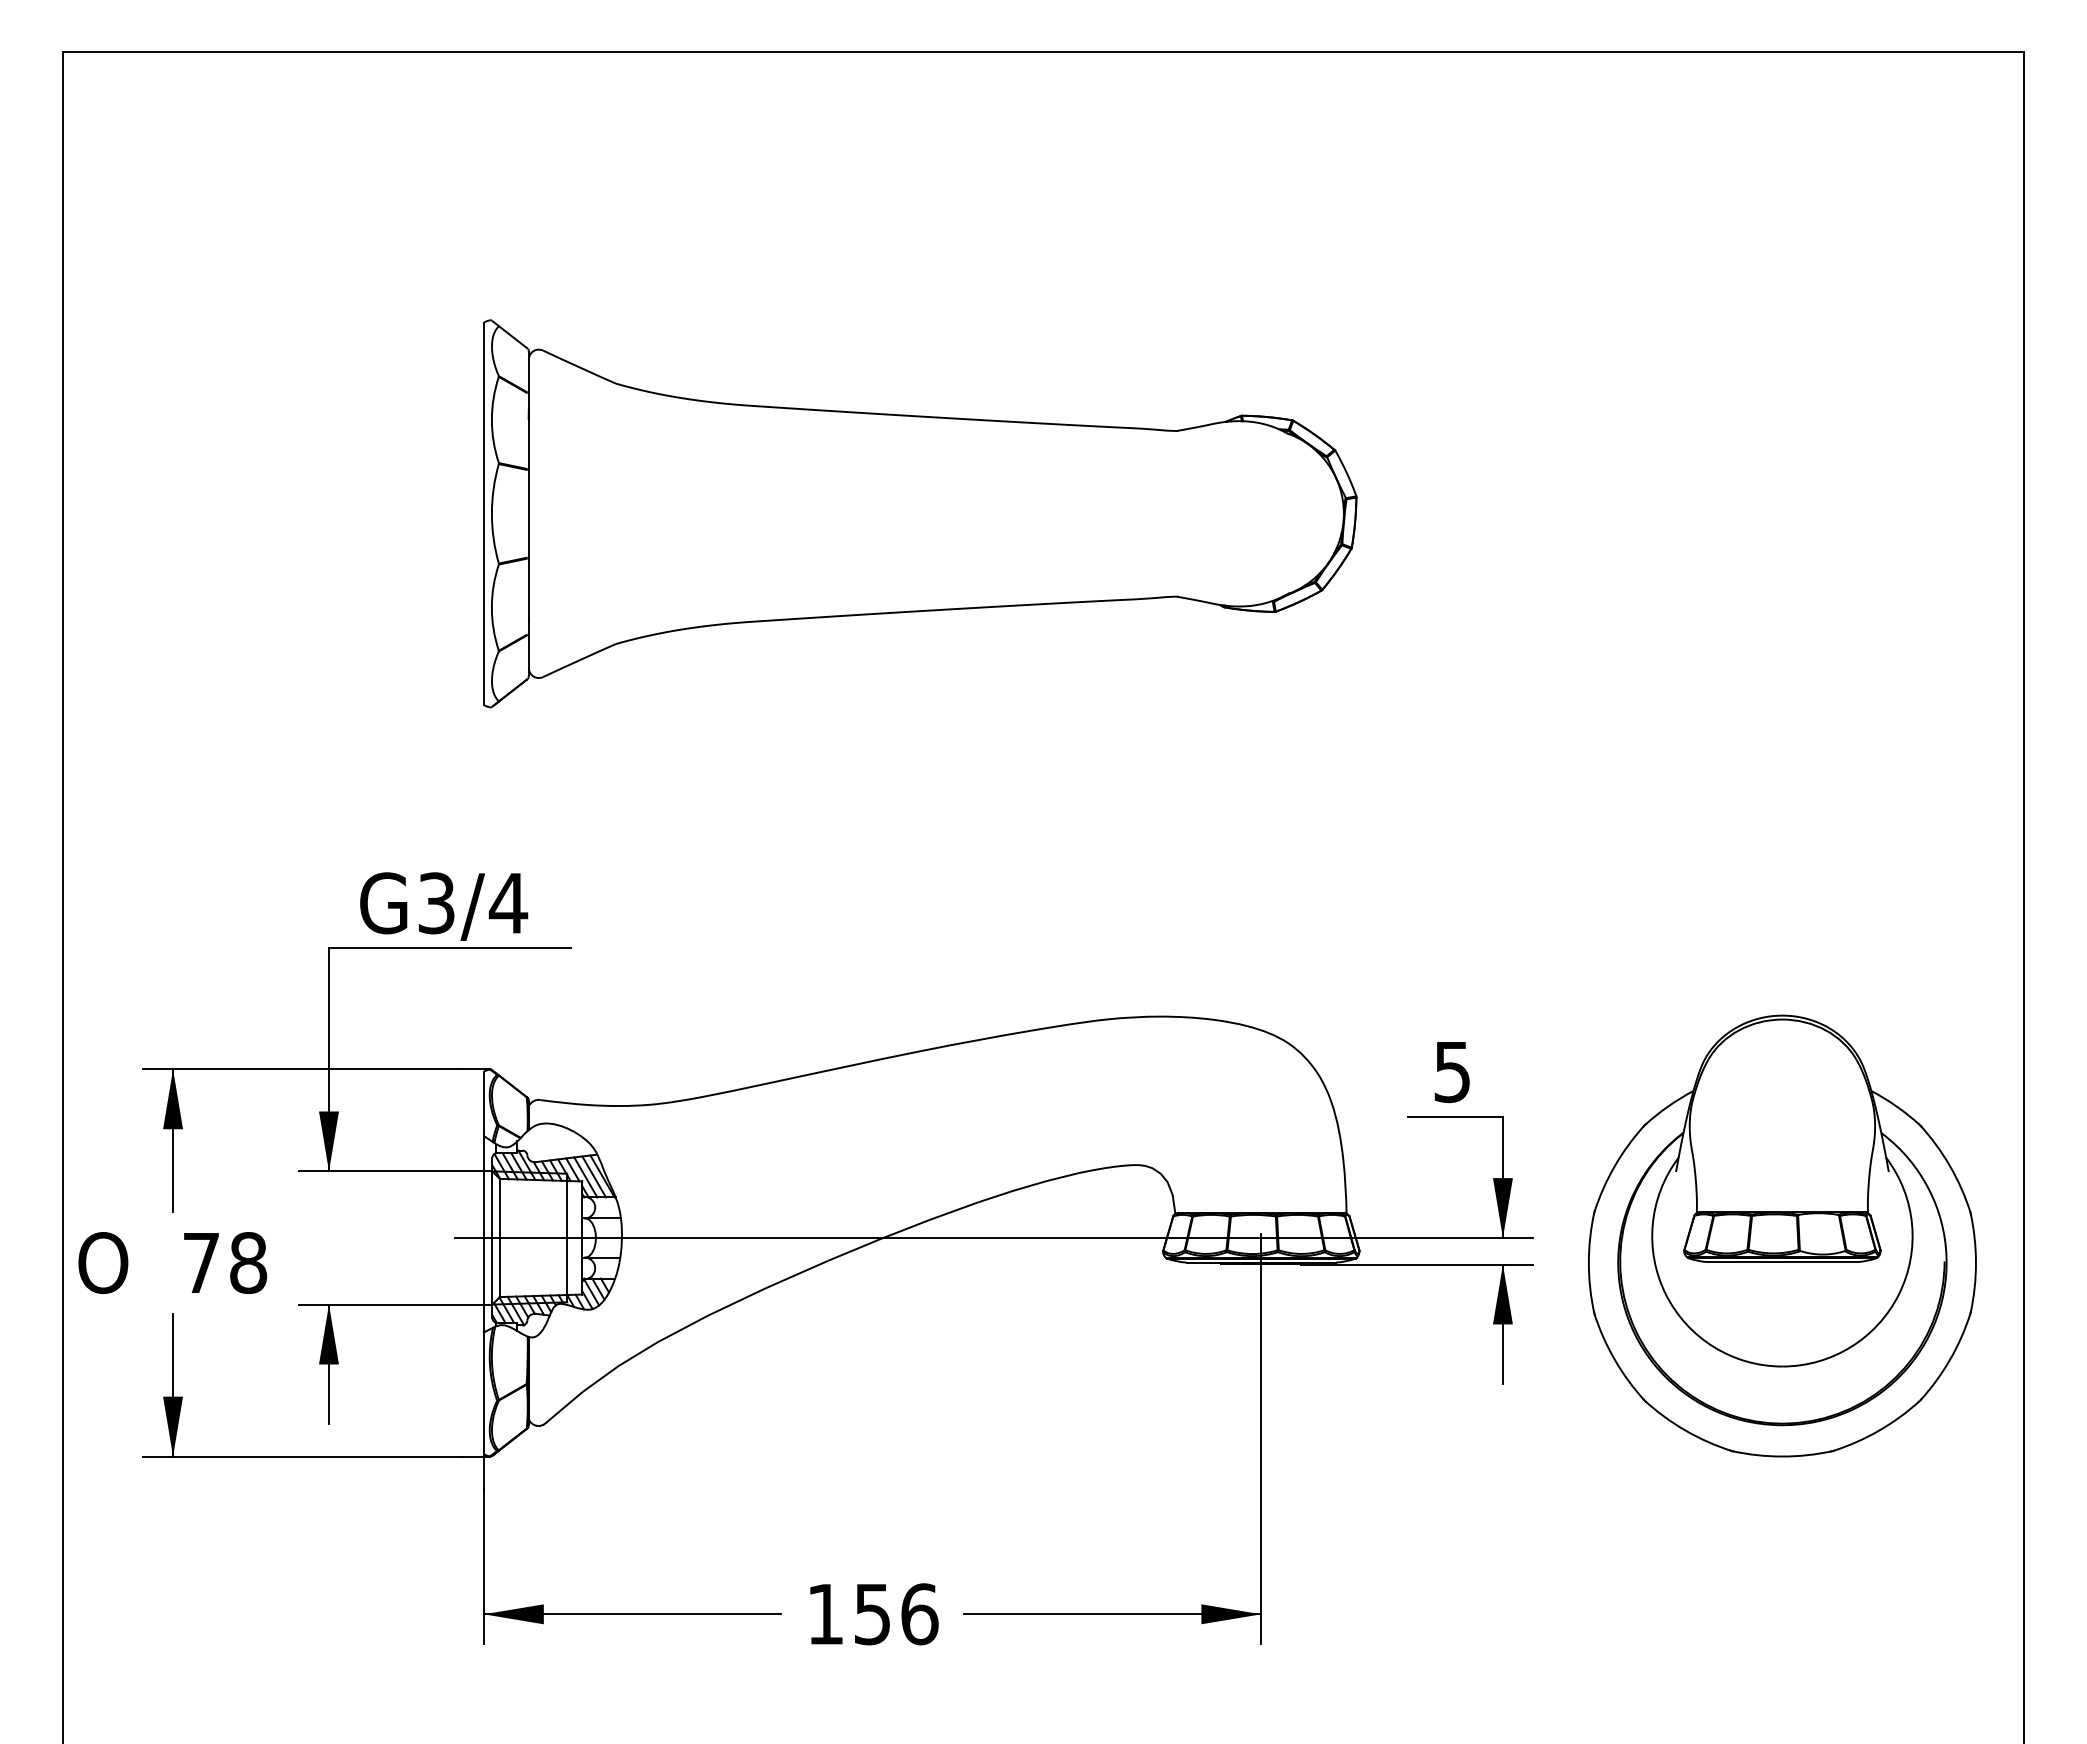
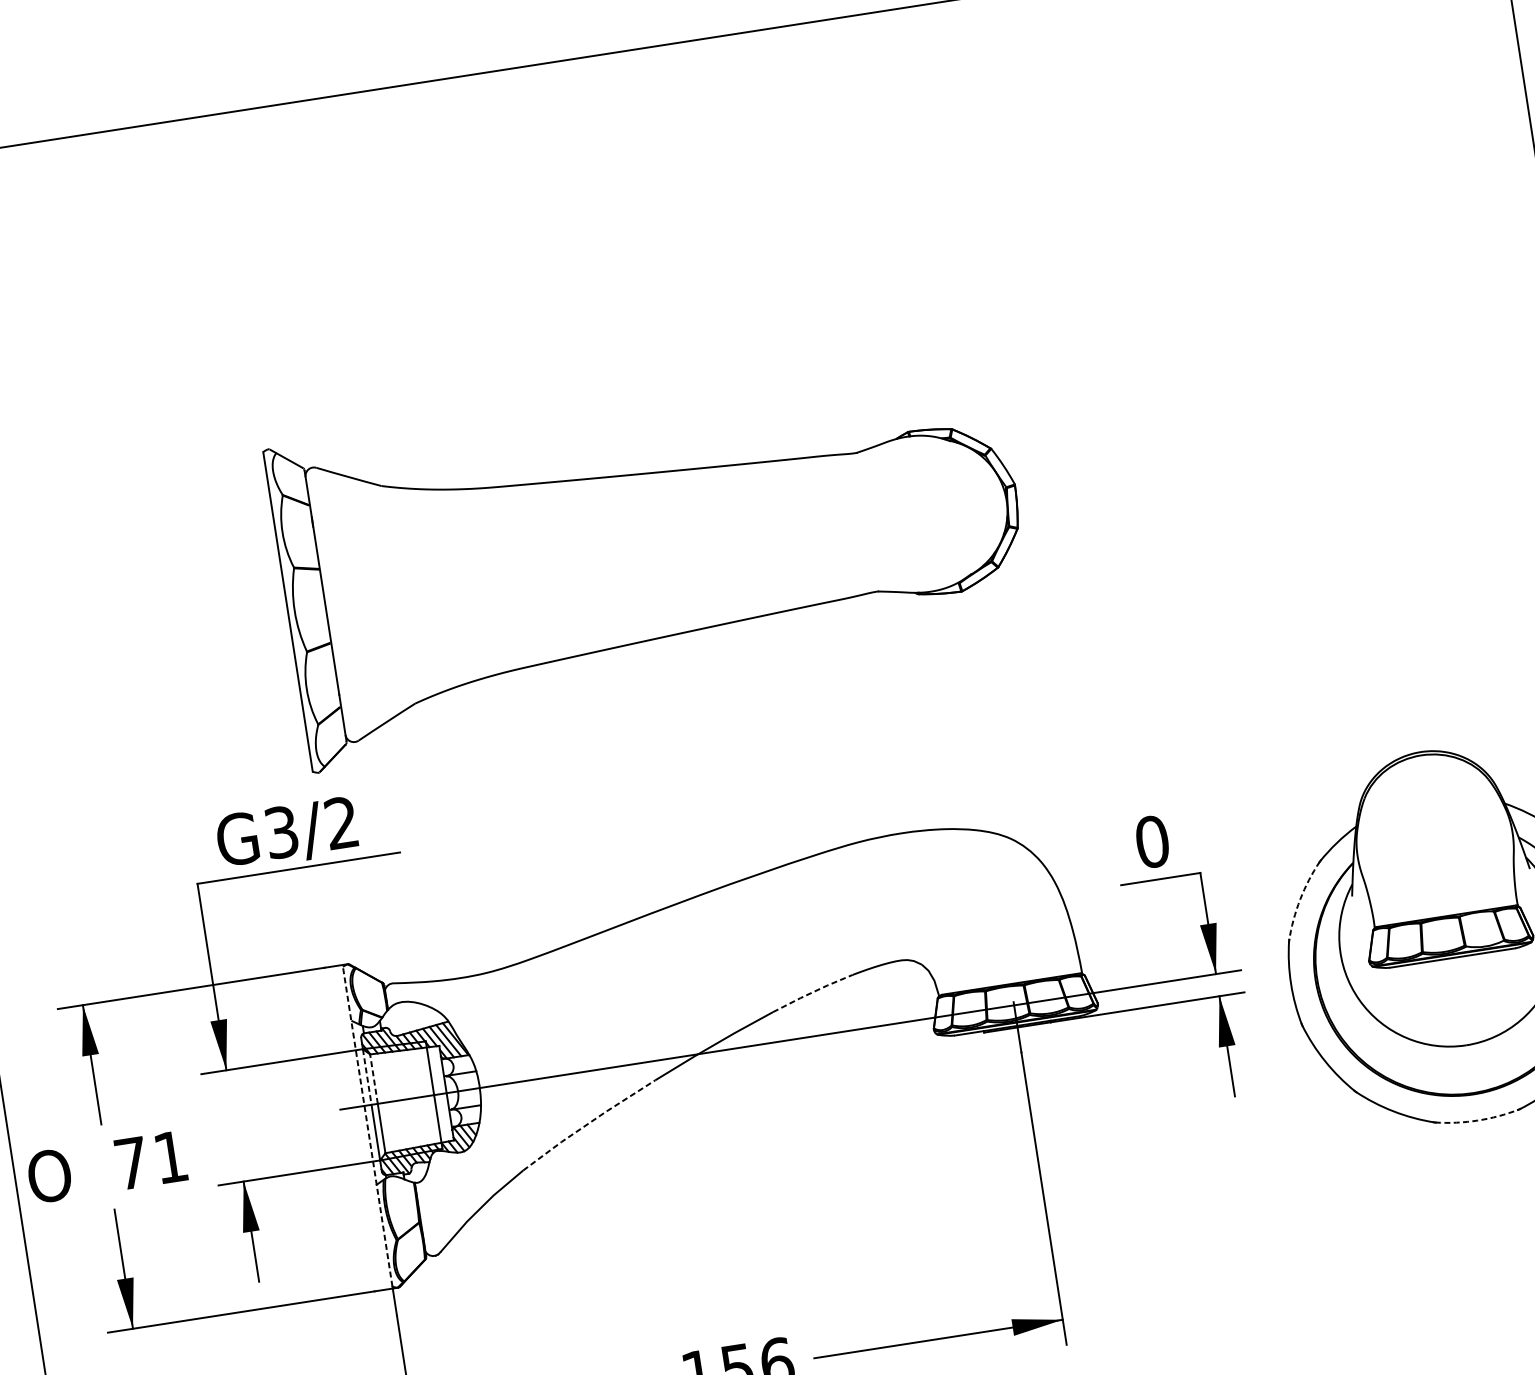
part: (920, 513) -> (652, 555), moved
text: (508, 902) -> (341, 822), G3/4 -> G3/2
text: (1452, 1072) -> (1152, 842), 5 -> 0
arc: (1614, 1166) -> (1300, 899), solid -> dashed
line: (1028, 1186) -> (812, 992), solid -> dashed
line: (492, 1205) -> (367, 1077), solid -> dashed
line: (499, 1208) -> (373, 1079), solid -> dashed
line: (483, 1262) -> (367, 1126), solid -> dashed
text: (248, 1263) -> (171, 1157), 78 -> 71
line: (742, 1299) -> (588, 1123), solid -> dashed
arc: (1782, 1456) -> (1477, 1120), solid -> dashed

